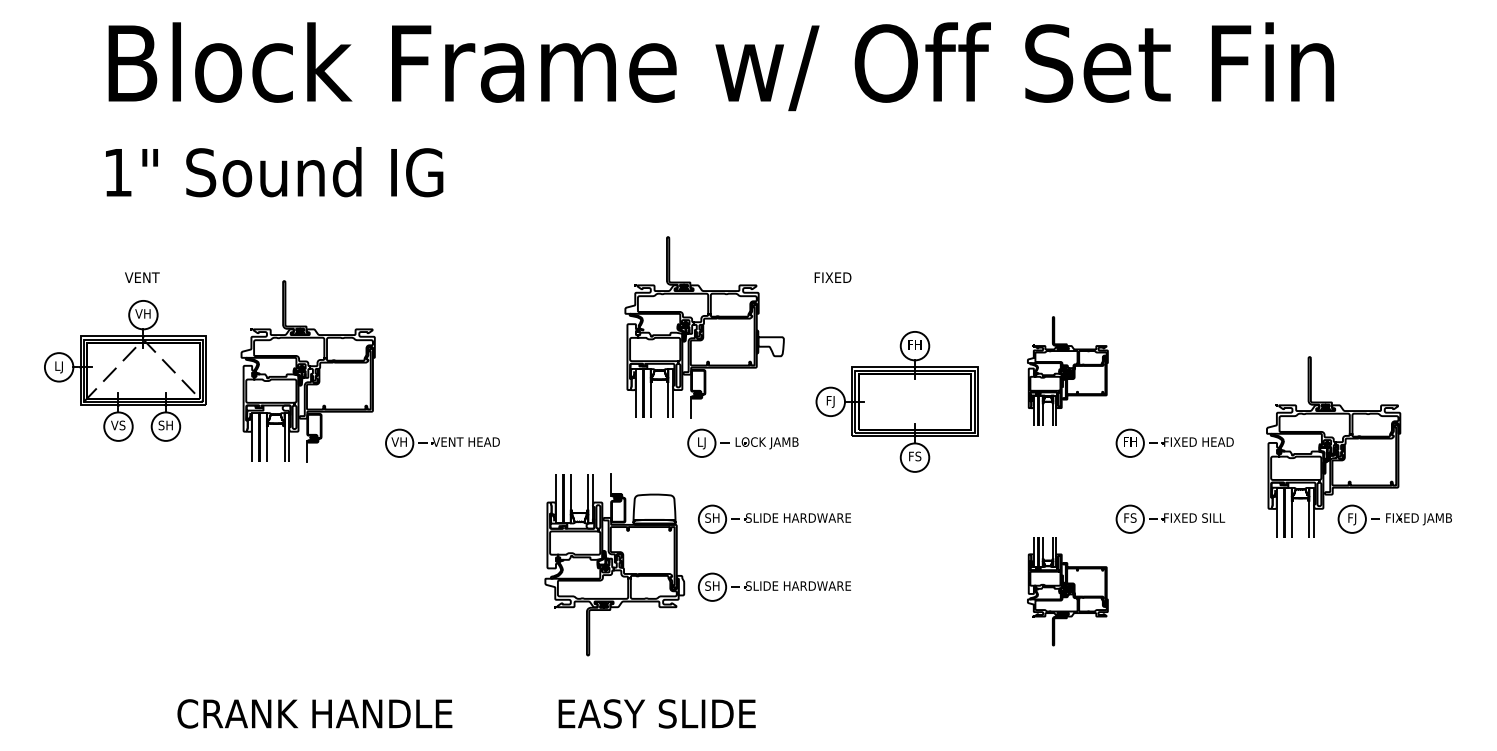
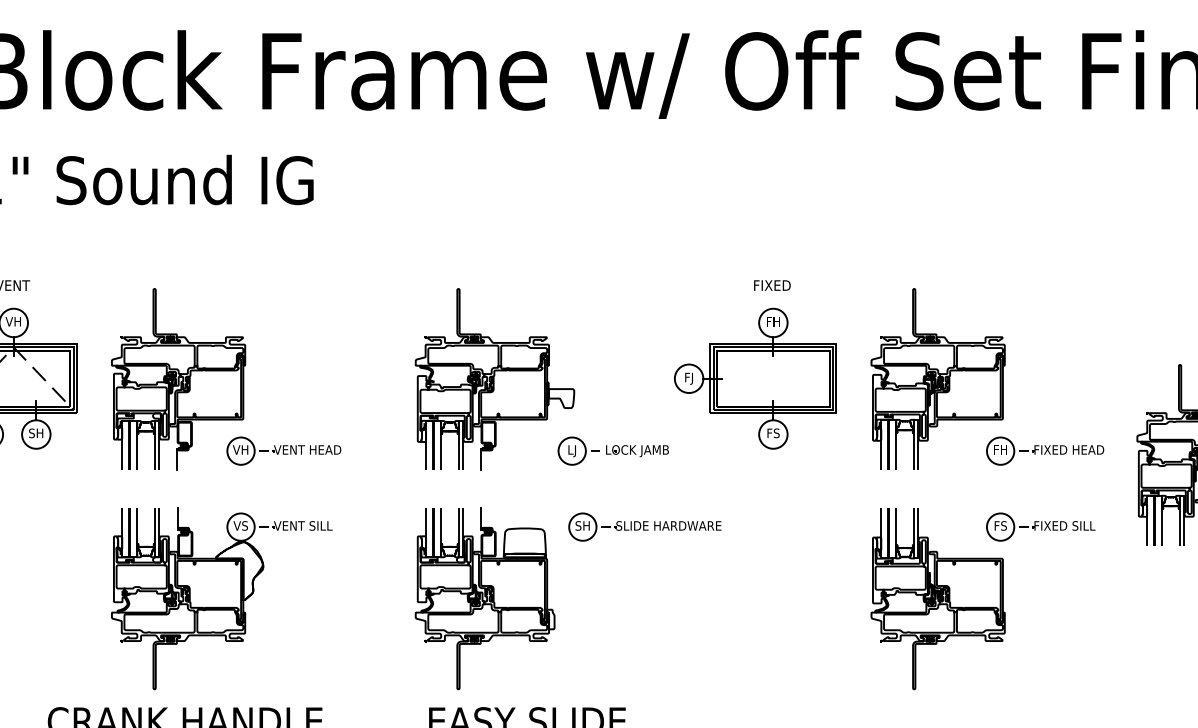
text: (832, 277) -> (771, 285), moved
part: (704, 327) -> (494, 379), moved
part: (1067, 370) -> (937, 378), size x1.67
part: (896, 401) -> (754, 378), moved
part: (442, 442) -> (283, 450), moved
part: (614, 564) -> (484, 598), moved
part: (773, 586) -> (643, 594), removed
part: (351, 590) -> (221, 598), added
part: (1067, 591) -> (937, 599), size x1.67

